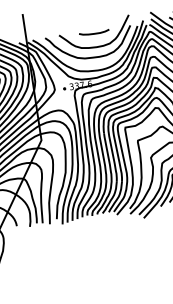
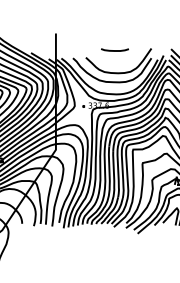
line: (93, 33) -> (114, 50), moved

